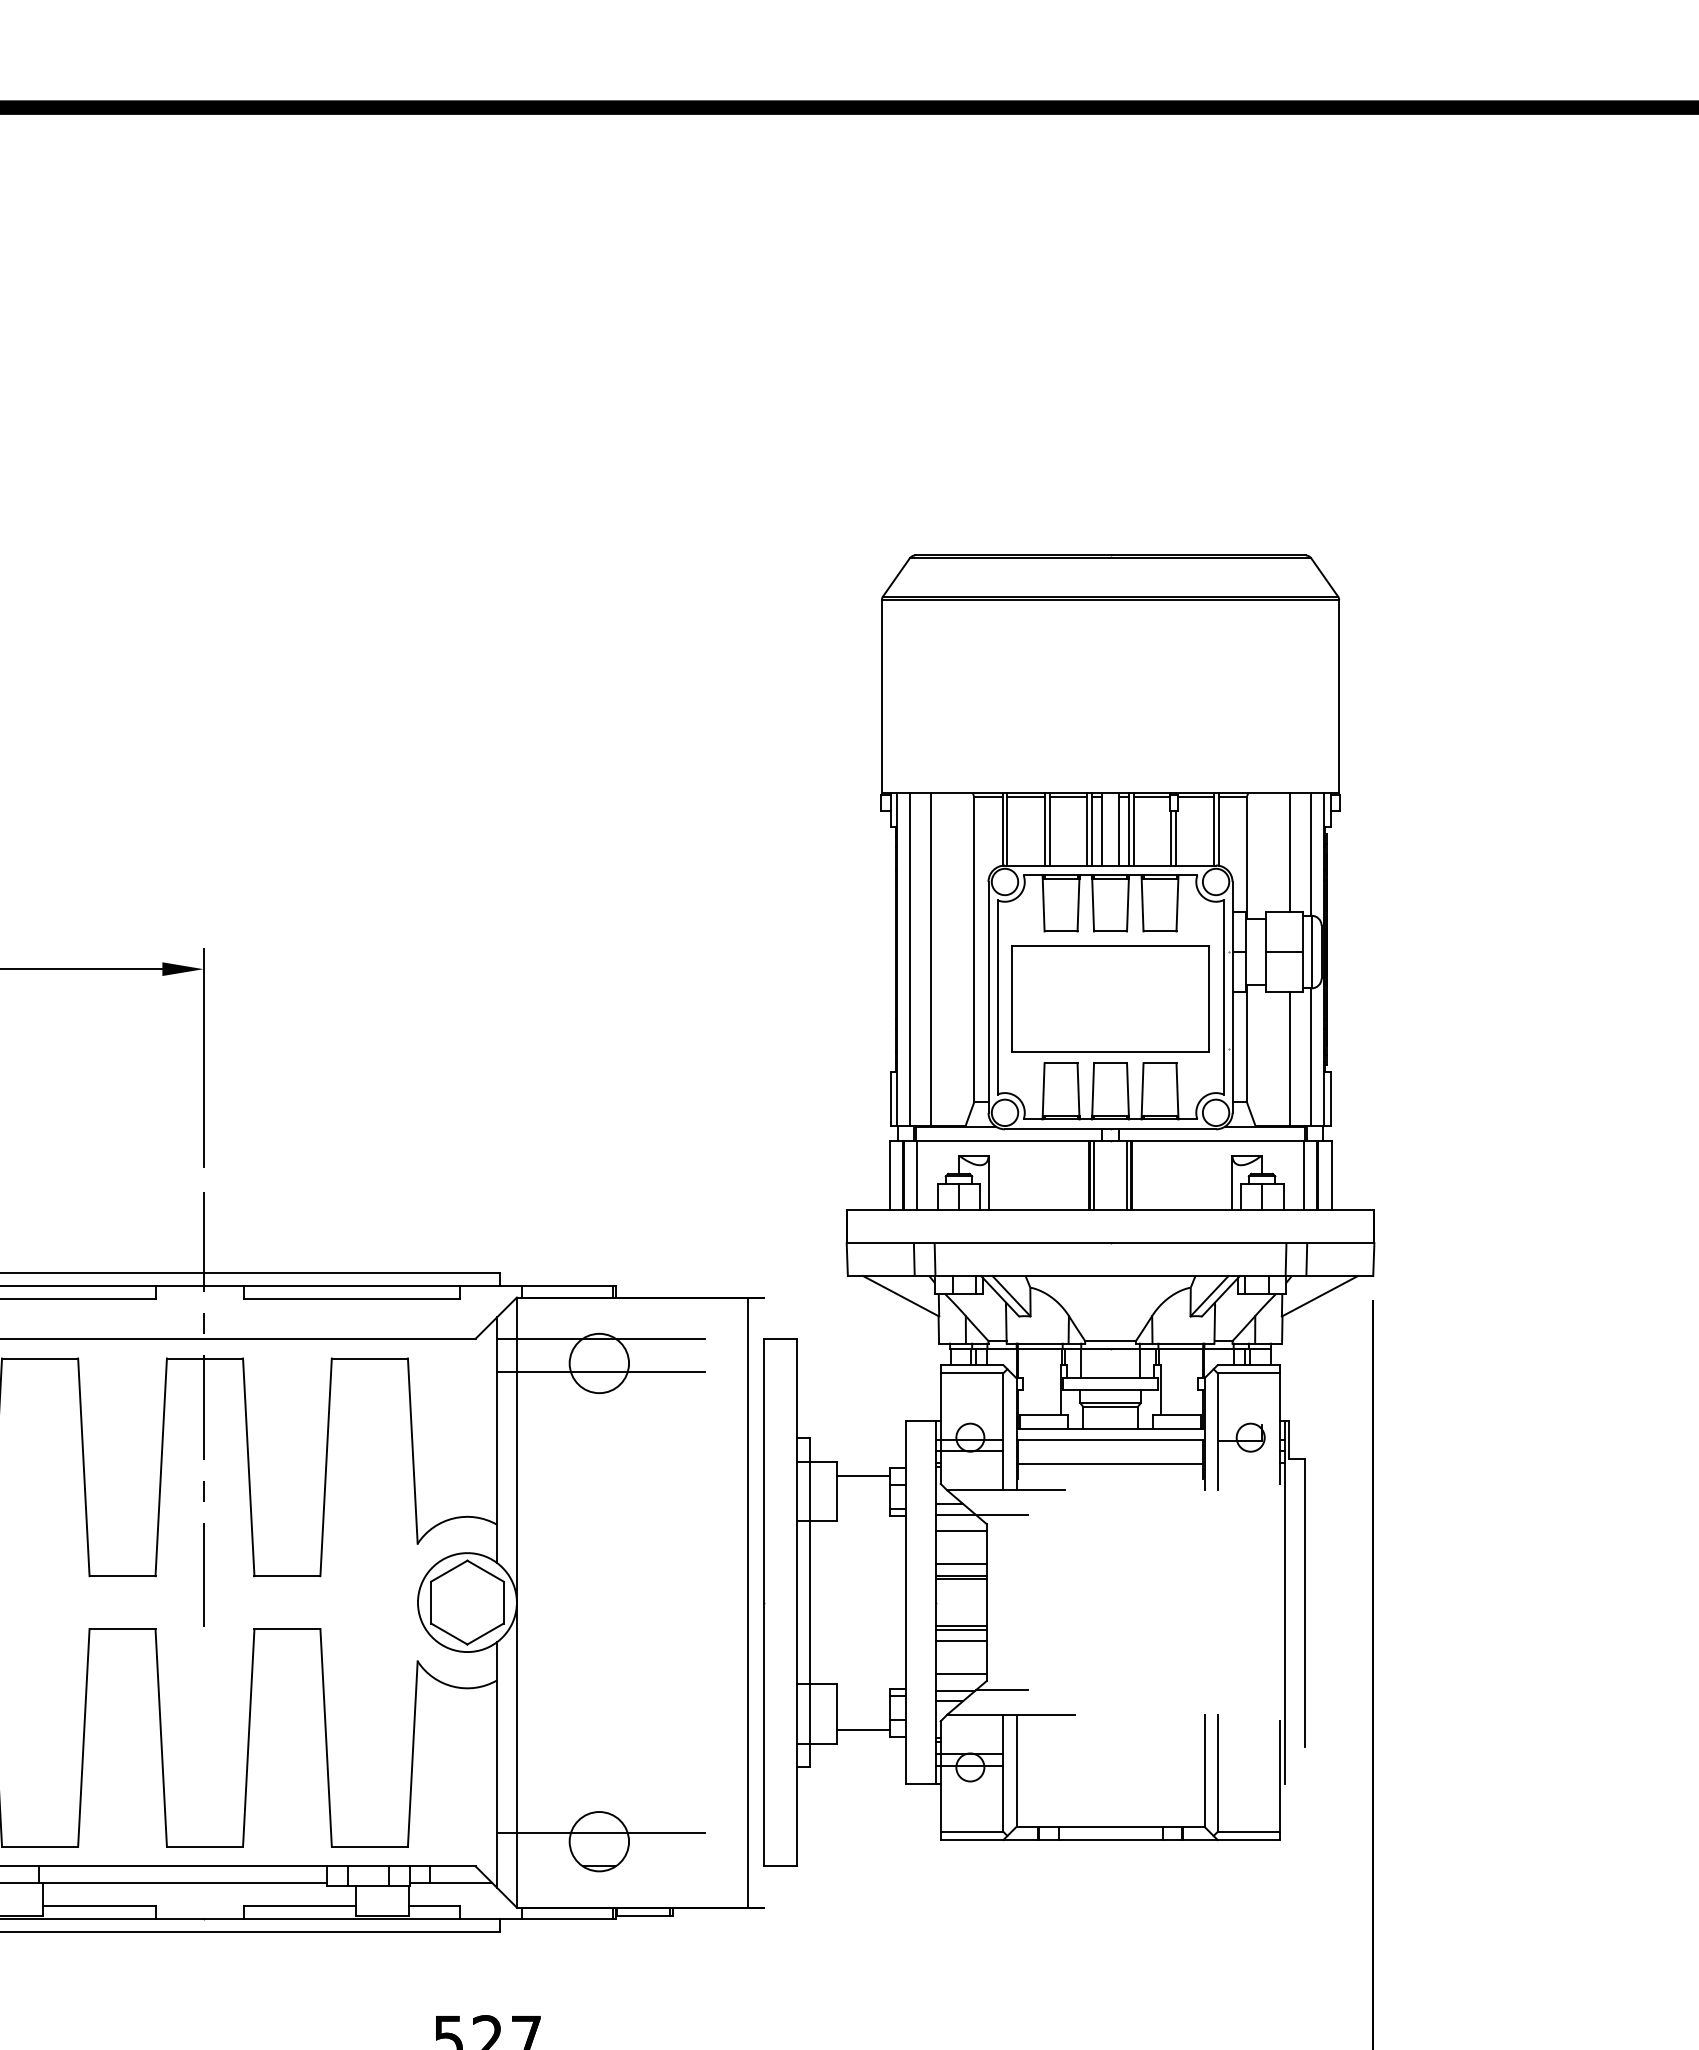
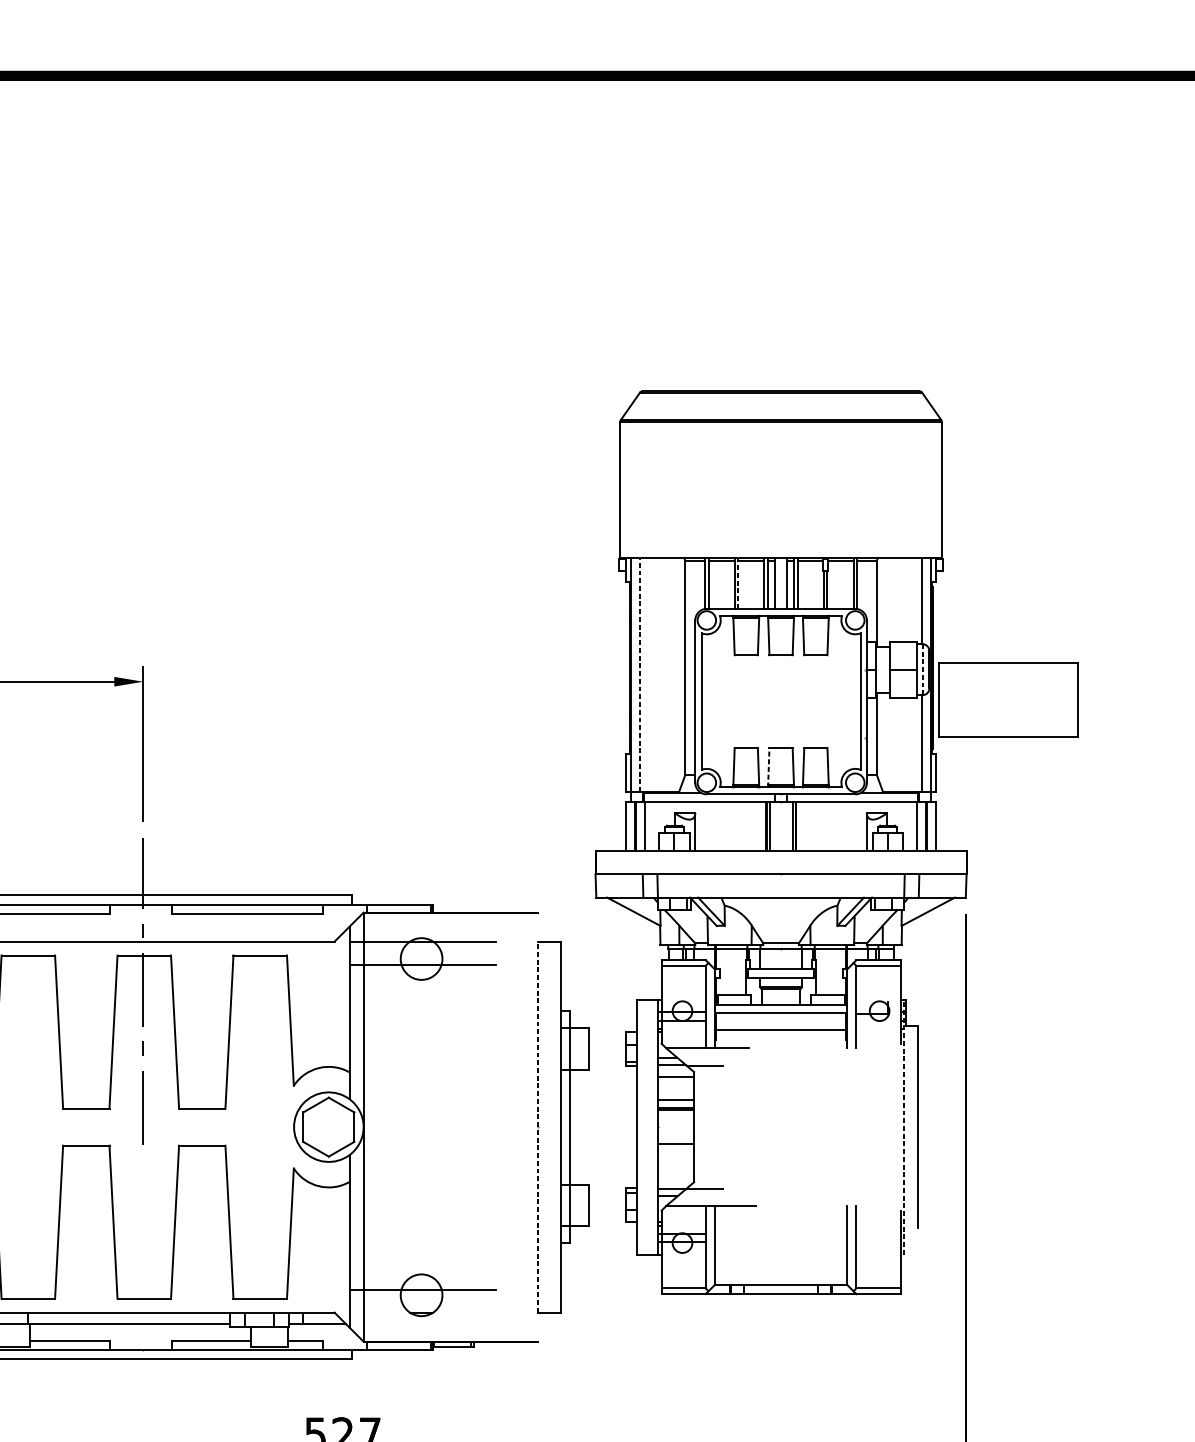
line: (1049, 828) -> (738, 582), solid -> dashed
line: (1289, 852) -> (906, 599), removed
line: (1311, 951) -> (922, 669), solid -> dashed
line: (910, 959) -> (640, 674), solid -> dashed
line: (931, 959) -> (655, 674), removed
part: (1110, 998) -> (1008, 699), moved
line: (1289, 1058) -> (906, 744), removed
line: (1093, 1090) -> (769, 767), solid -> dashed
line: (862, 1475) -> (606, 1037), removed
line: (747, 1602) -> (525, 1127), removed
line: (764, 1602) -> (537, 1127), solid -> dashed
line: (1285, 1602) -> (904, 1127), solid -> dashed
line: (960, 1629) -> (675, 1146), removed
line: (960, 1641) -> (675, 1154), removed
line: (960, 1674) -> (675, 1177), removed
line: (862, 1729) -> (606, 1216), removed

